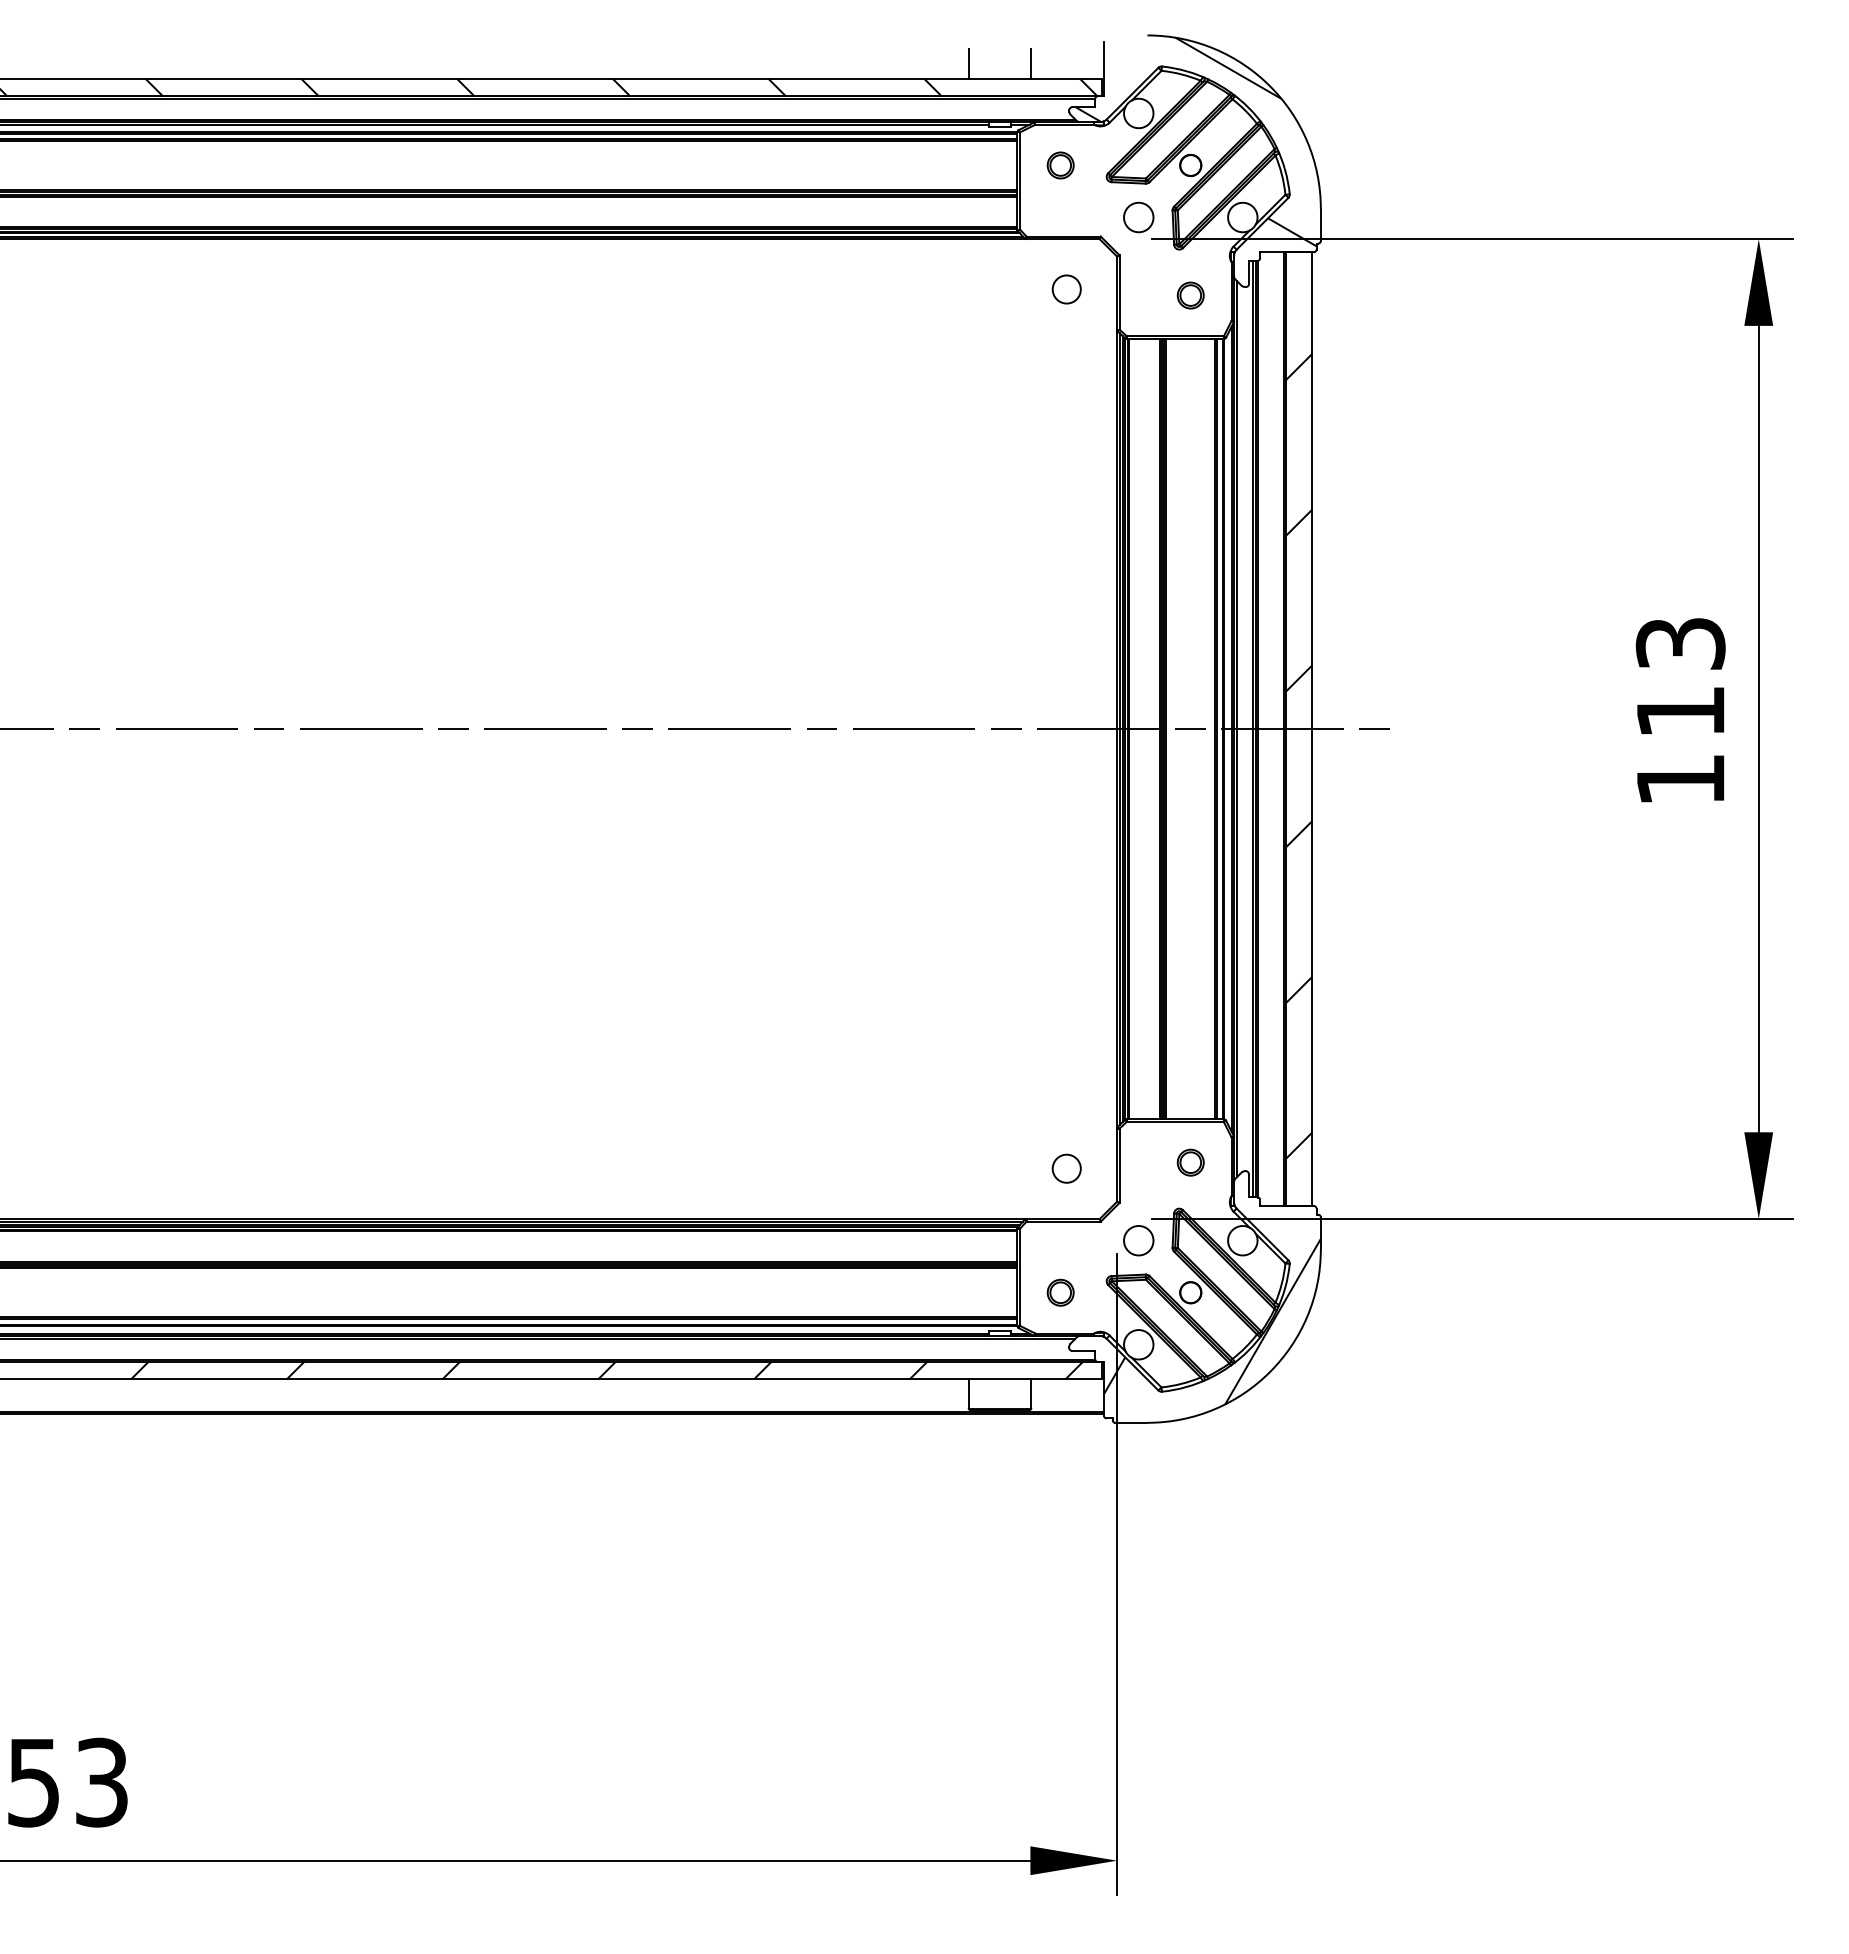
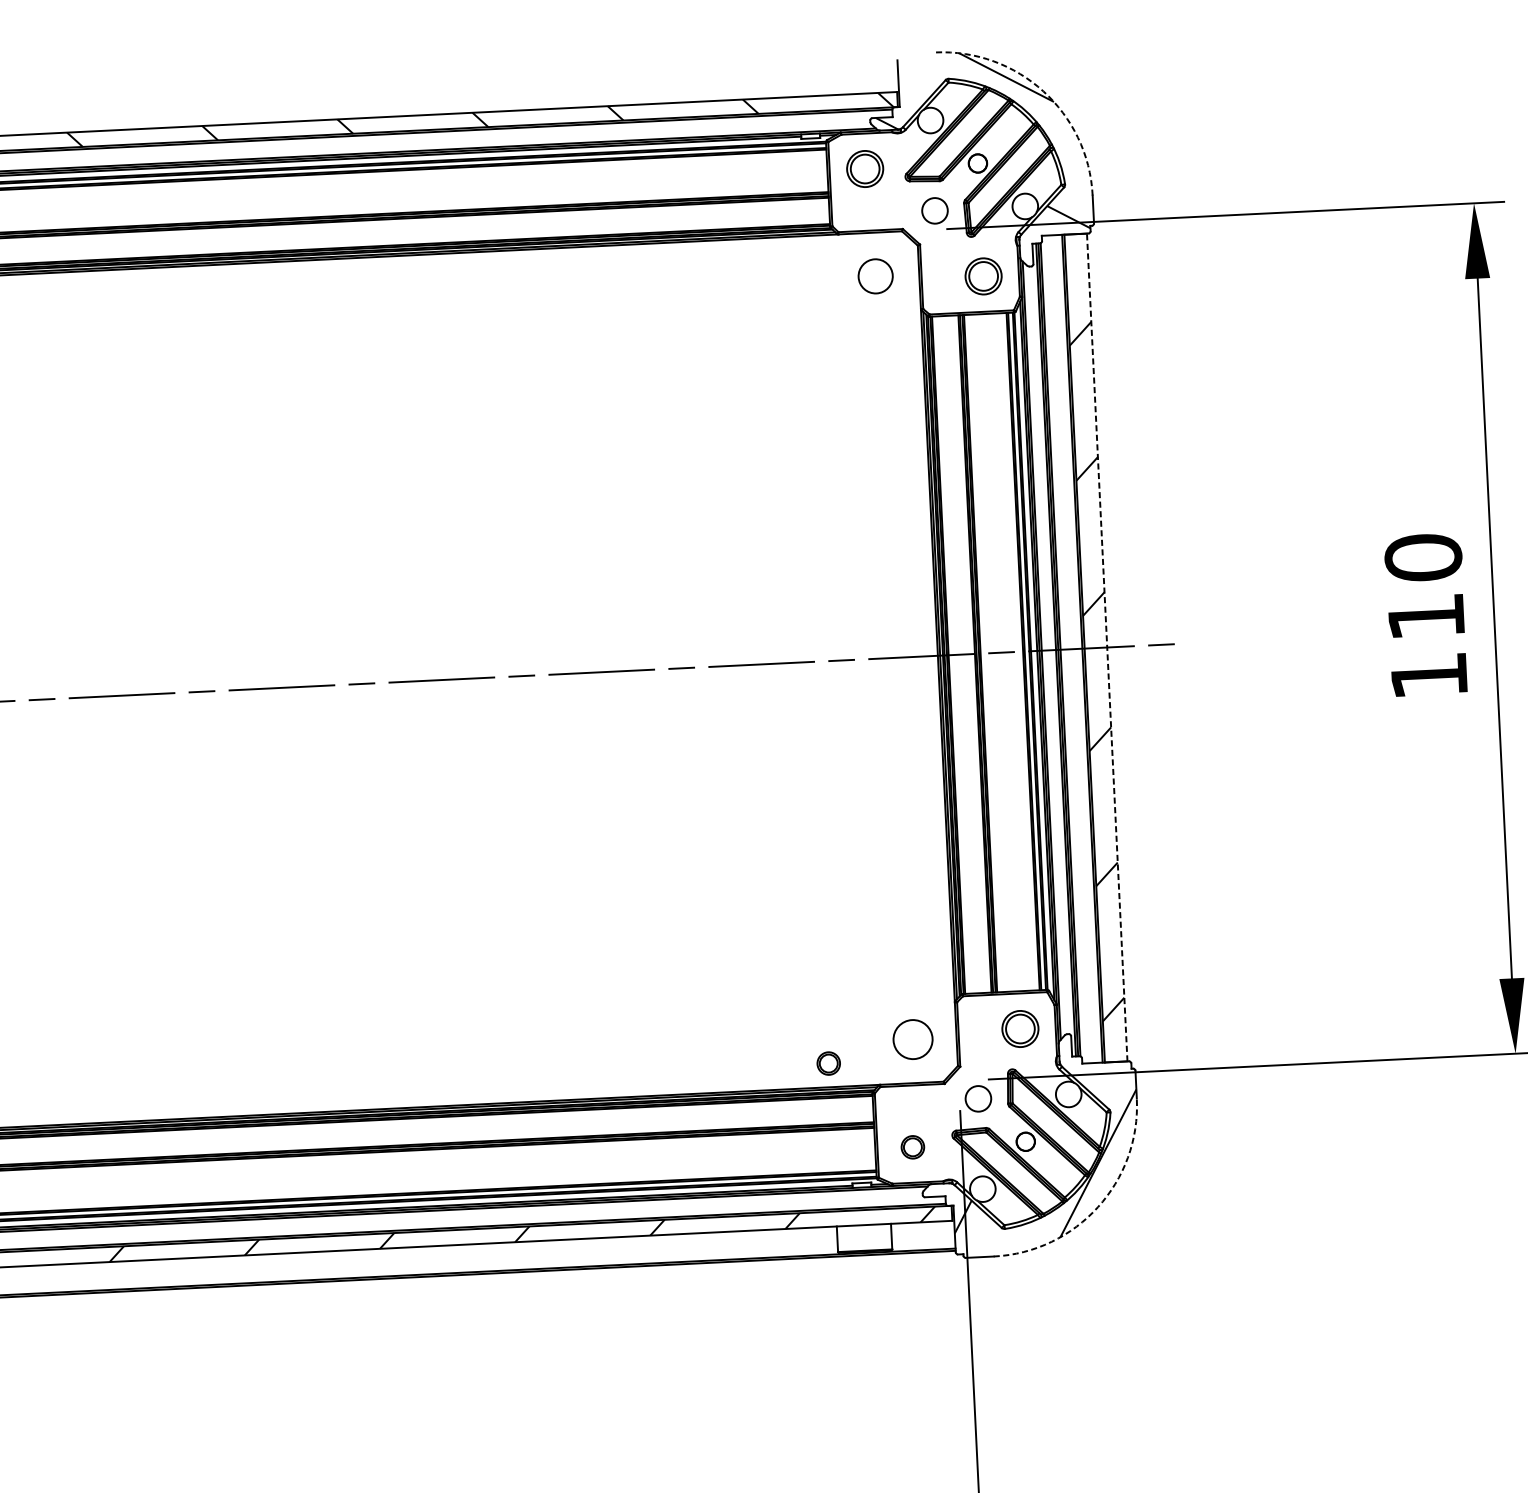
line: (968, 63) -> (780, 84), removed
line: (1031, 63) -> (835, 81), removed
arc: (1270, 86) -> (1043, 91), solid -> dashed
part: (1060, 165) -> (864, 169), size x1.6
circle: (1066, 289) -> (875, 276), size x1.4
part: (1190, 295) -> (983, 276), size x1.6
text: (1680, 643) -> (1423, 557), 113 -> 110
line: (1312, 729) -> (1107, 647), solid -> dashed
part: (1190, 1162) -> (1020, 1028), size x1.6
circle: (1066, 1168) -> (912, 1039), size x1.6
part: (968, 1191) -> (828, 1063), added
arc: (1270, 1372) -> (1098, 1207), solid -> dashed

